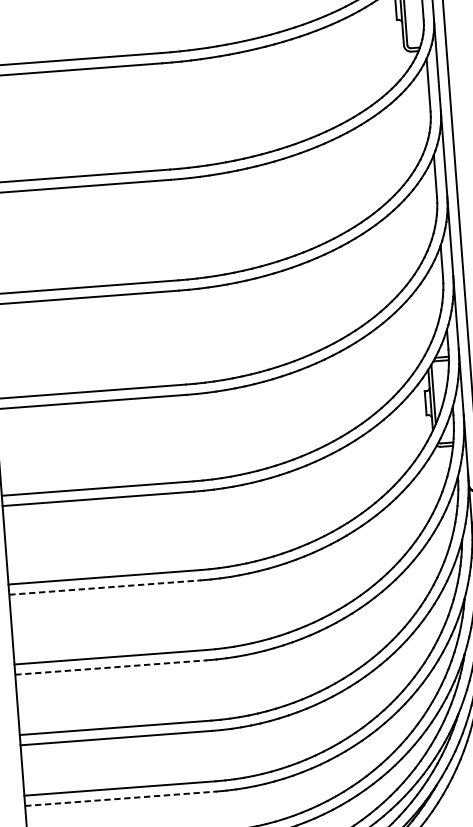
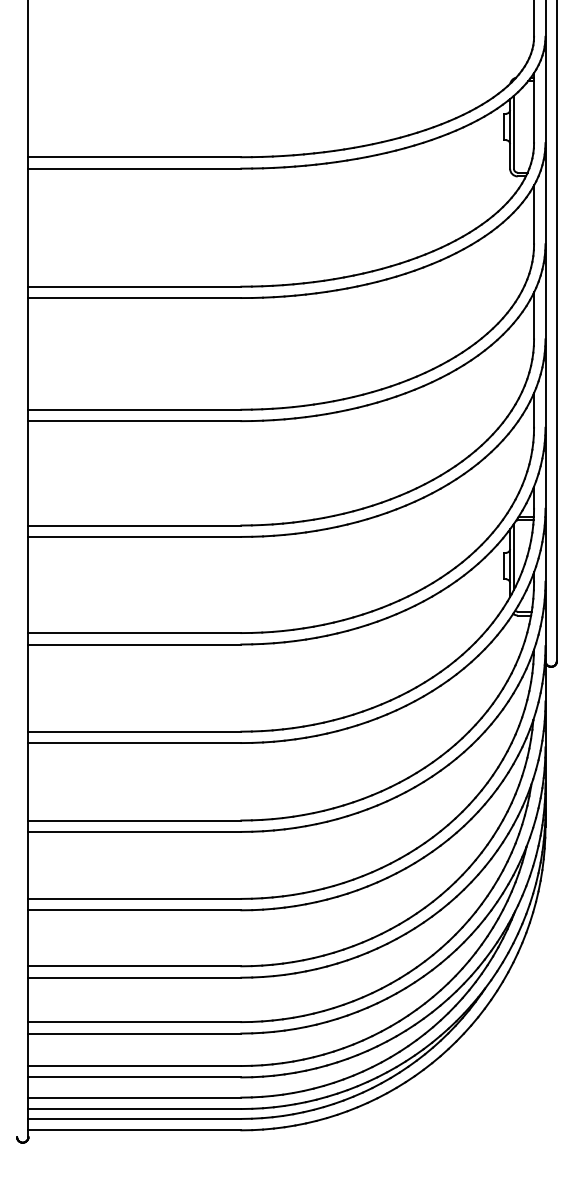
line: (105, 587) -> (135, 743), dashed -> solid
line: (111, 667) -> (135, 831), dashed -> solid
line: (121, 798) -> (135, 977), dashed -> solid

